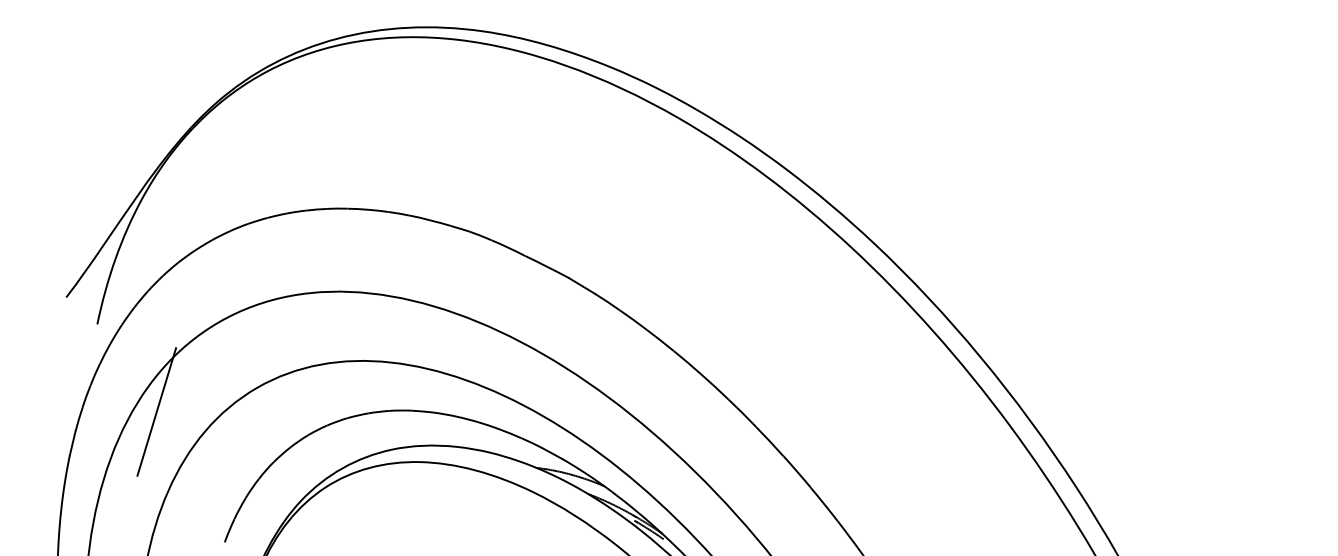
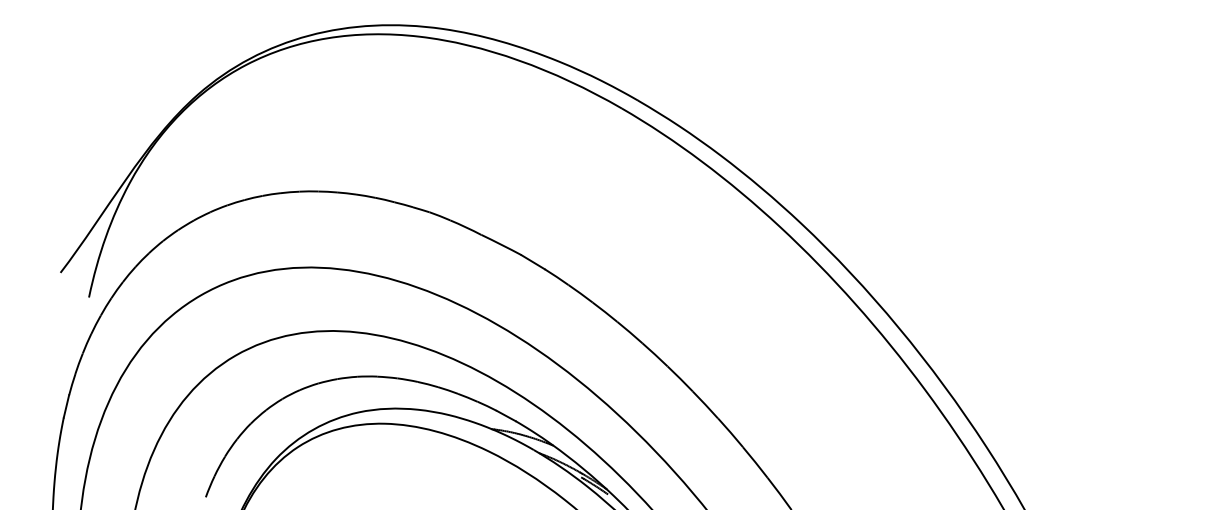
line: (156, 411) -> (143, 377), removed

